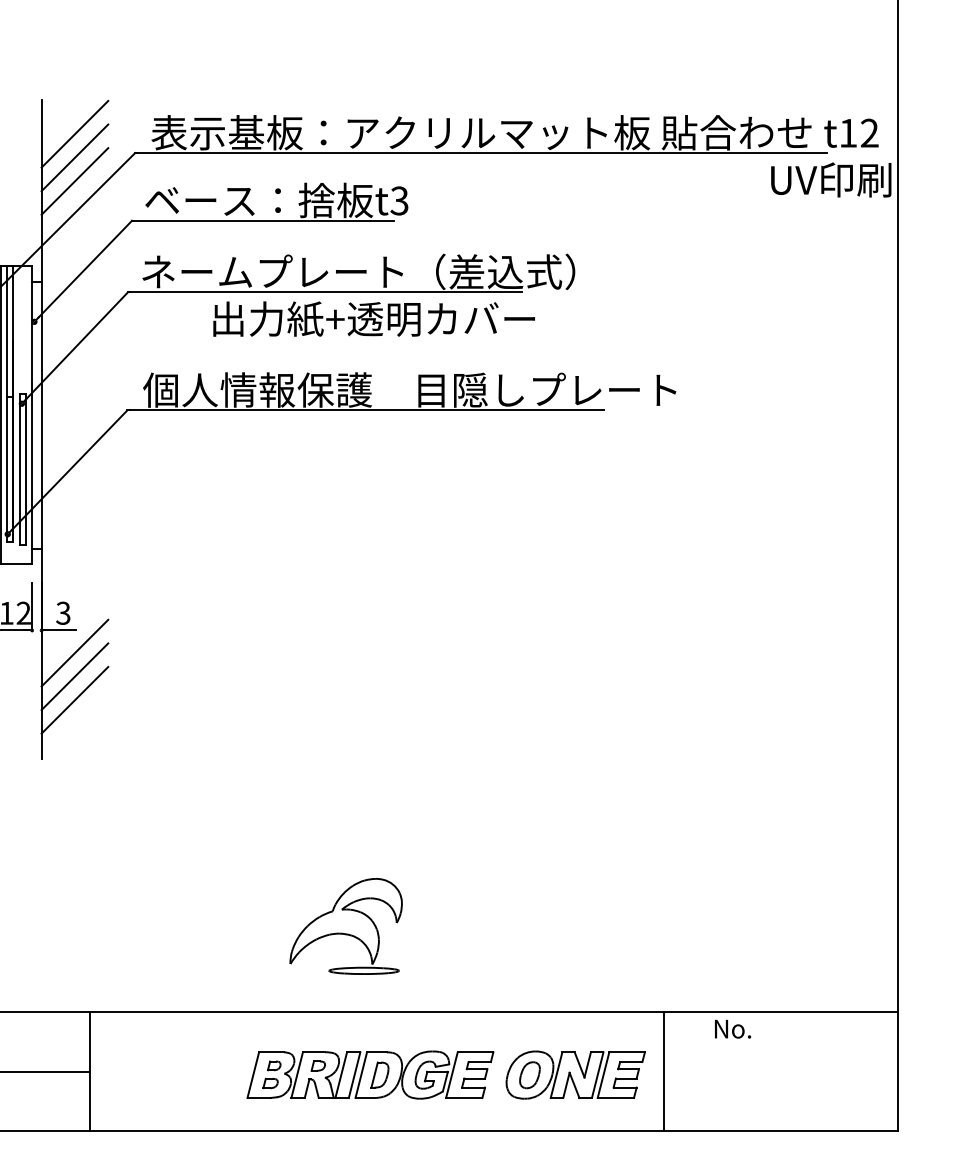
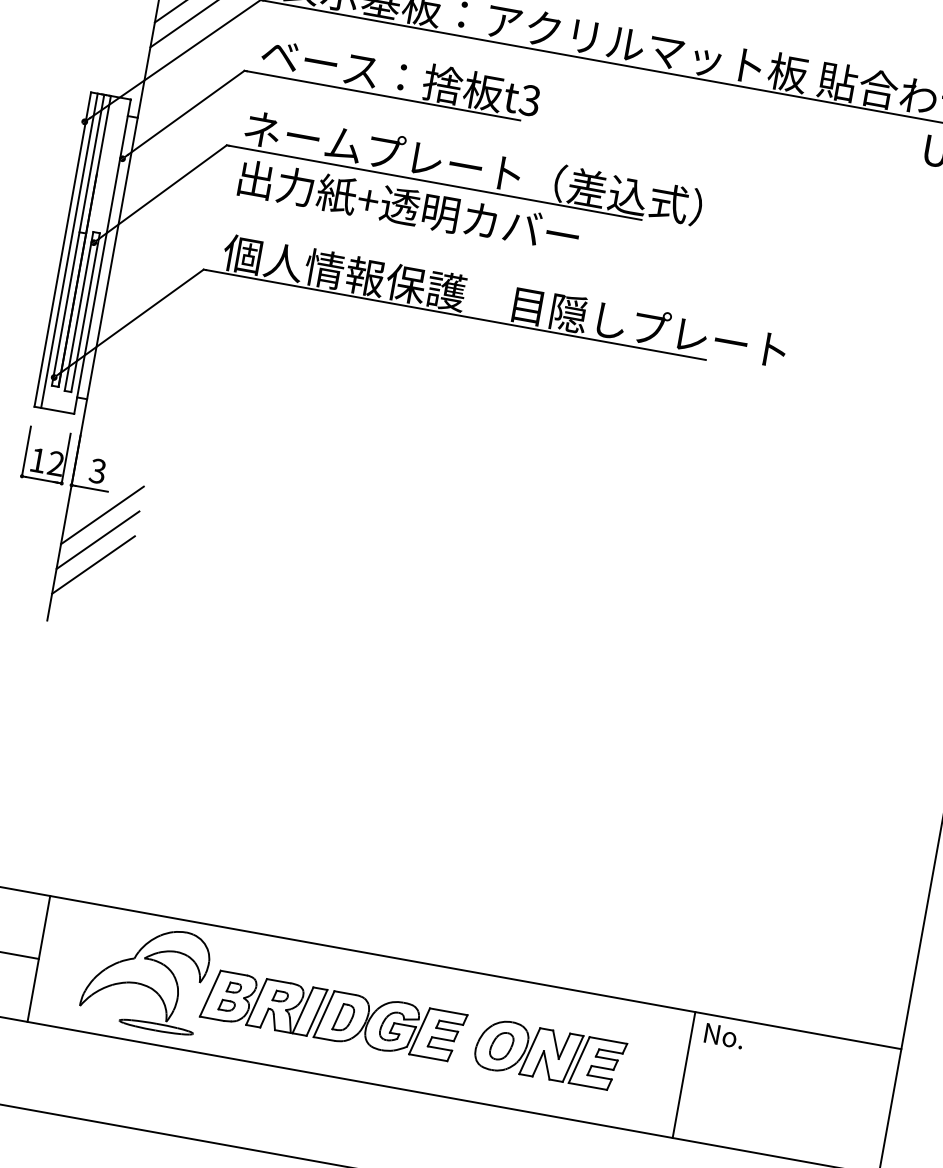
text: (373, 318) -> (408, 206), moved
part: (345, 926) -> (145, 976), moved
line: (664, 1071) -> (684, 1074), moved

